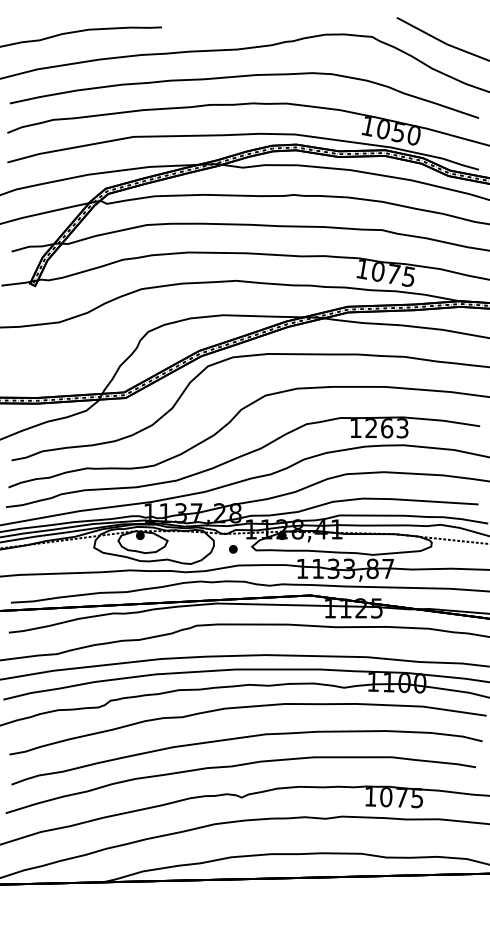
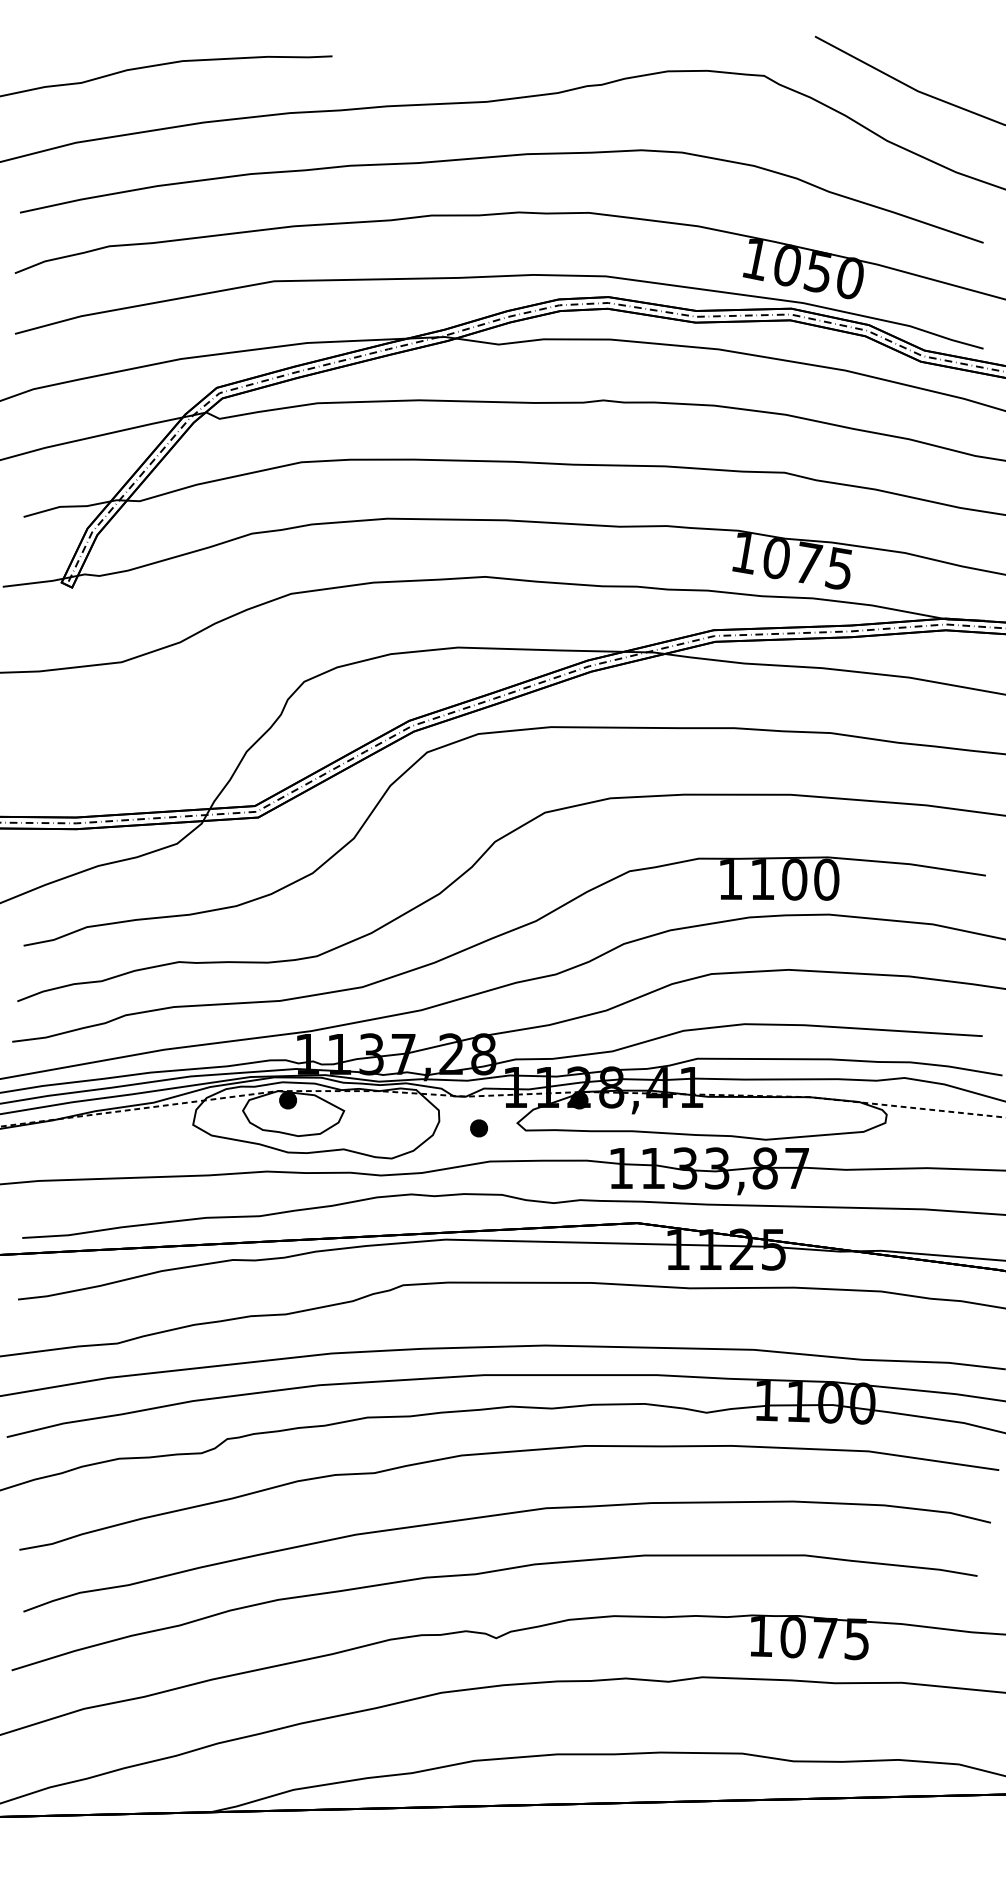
text: (386, 428) -> (793, 880), 1263 -> 1100

